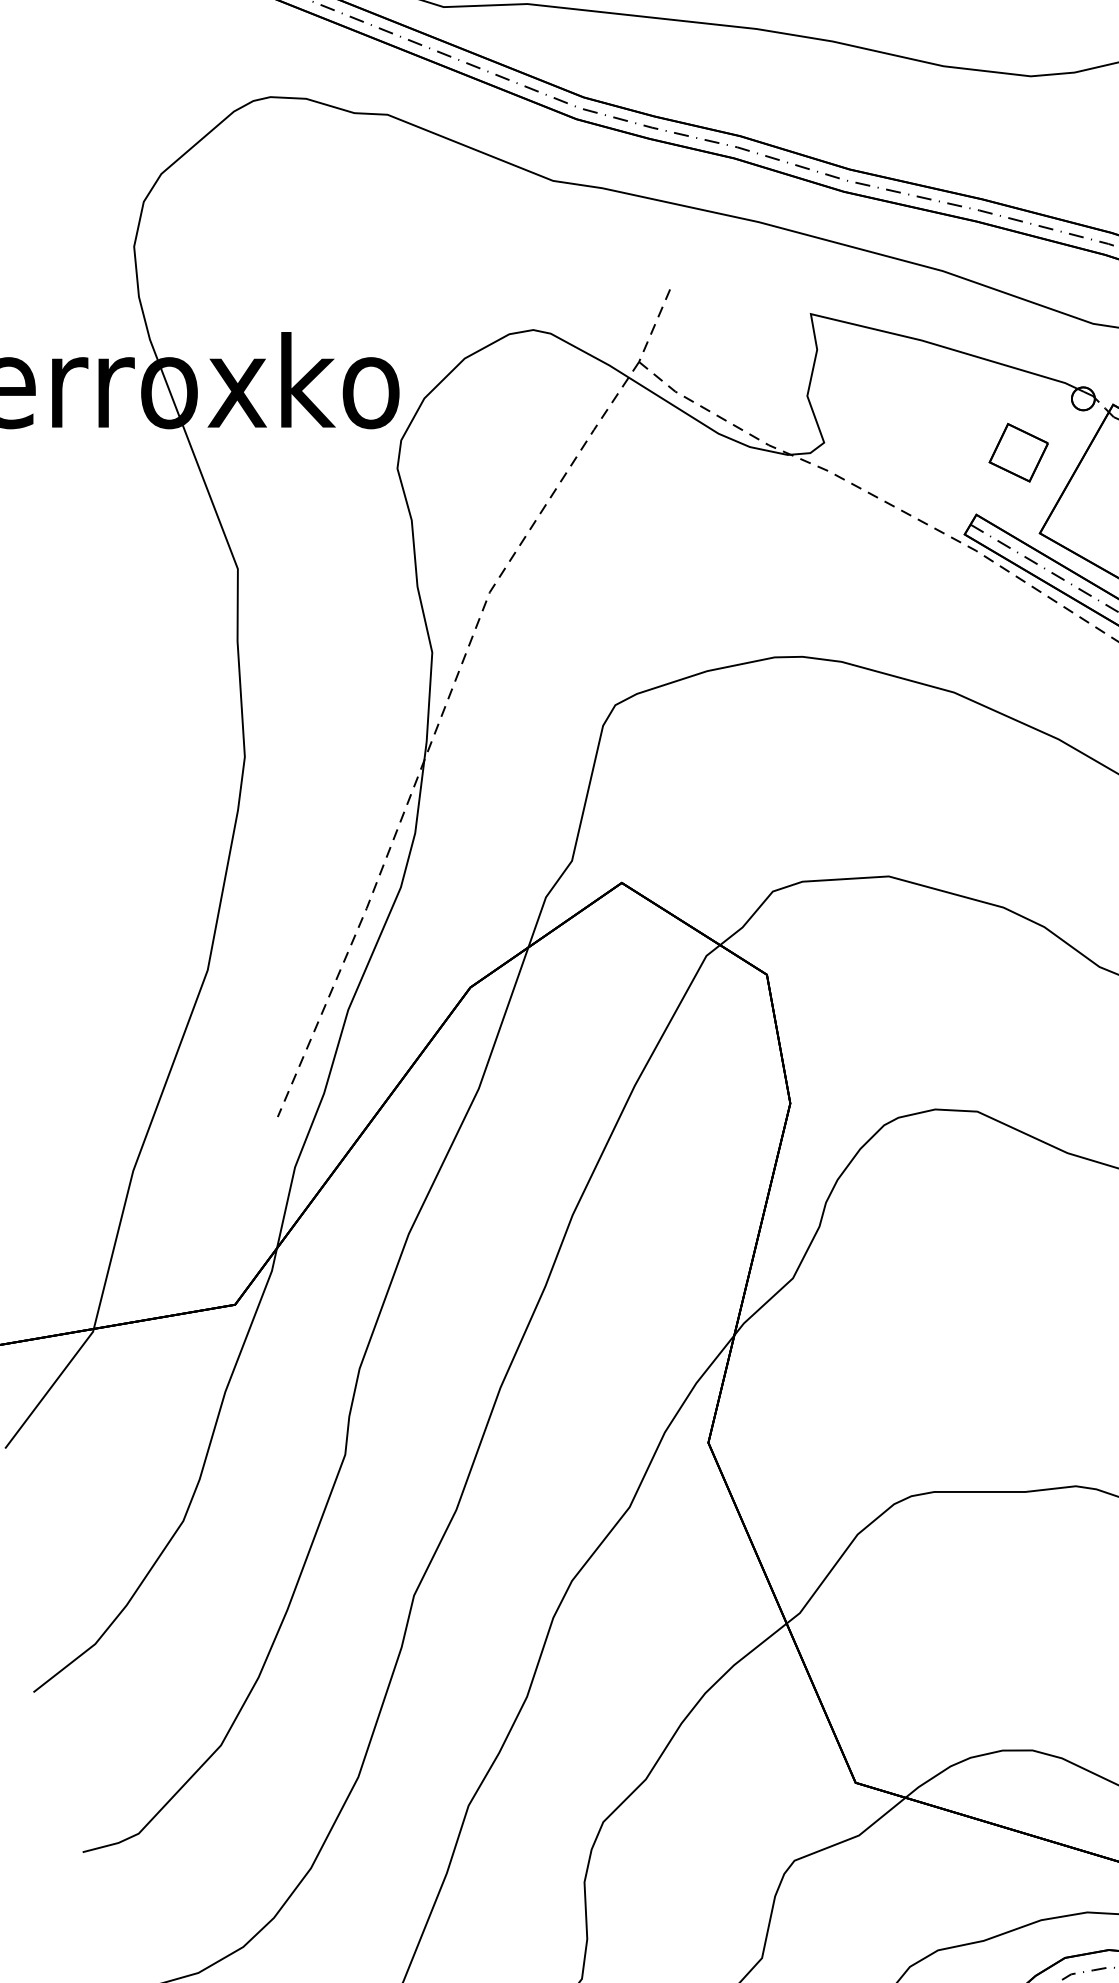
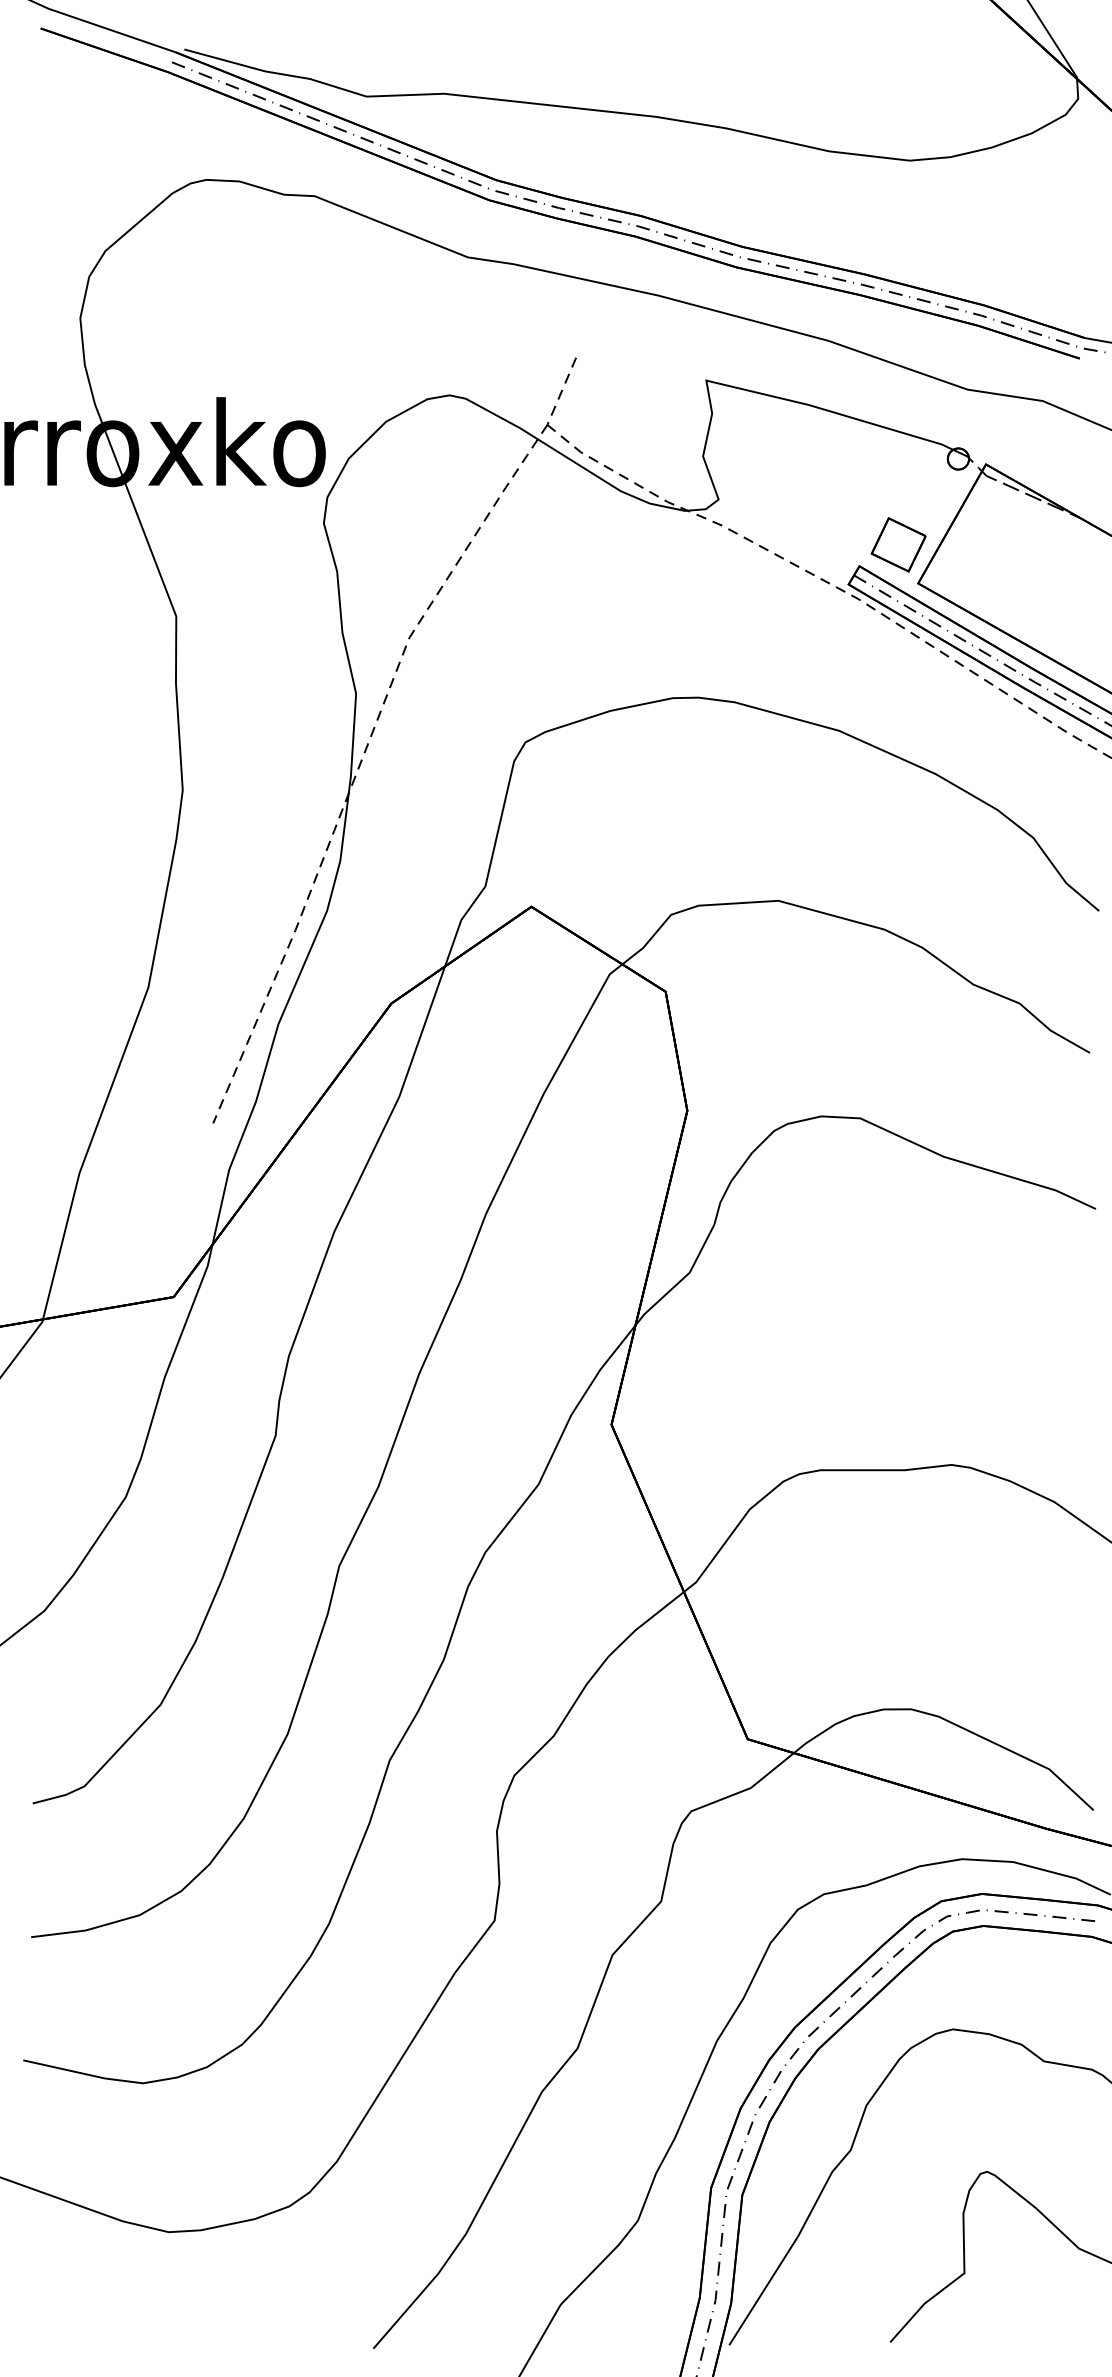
part: (1018, 452) -> (898, 544), moved

